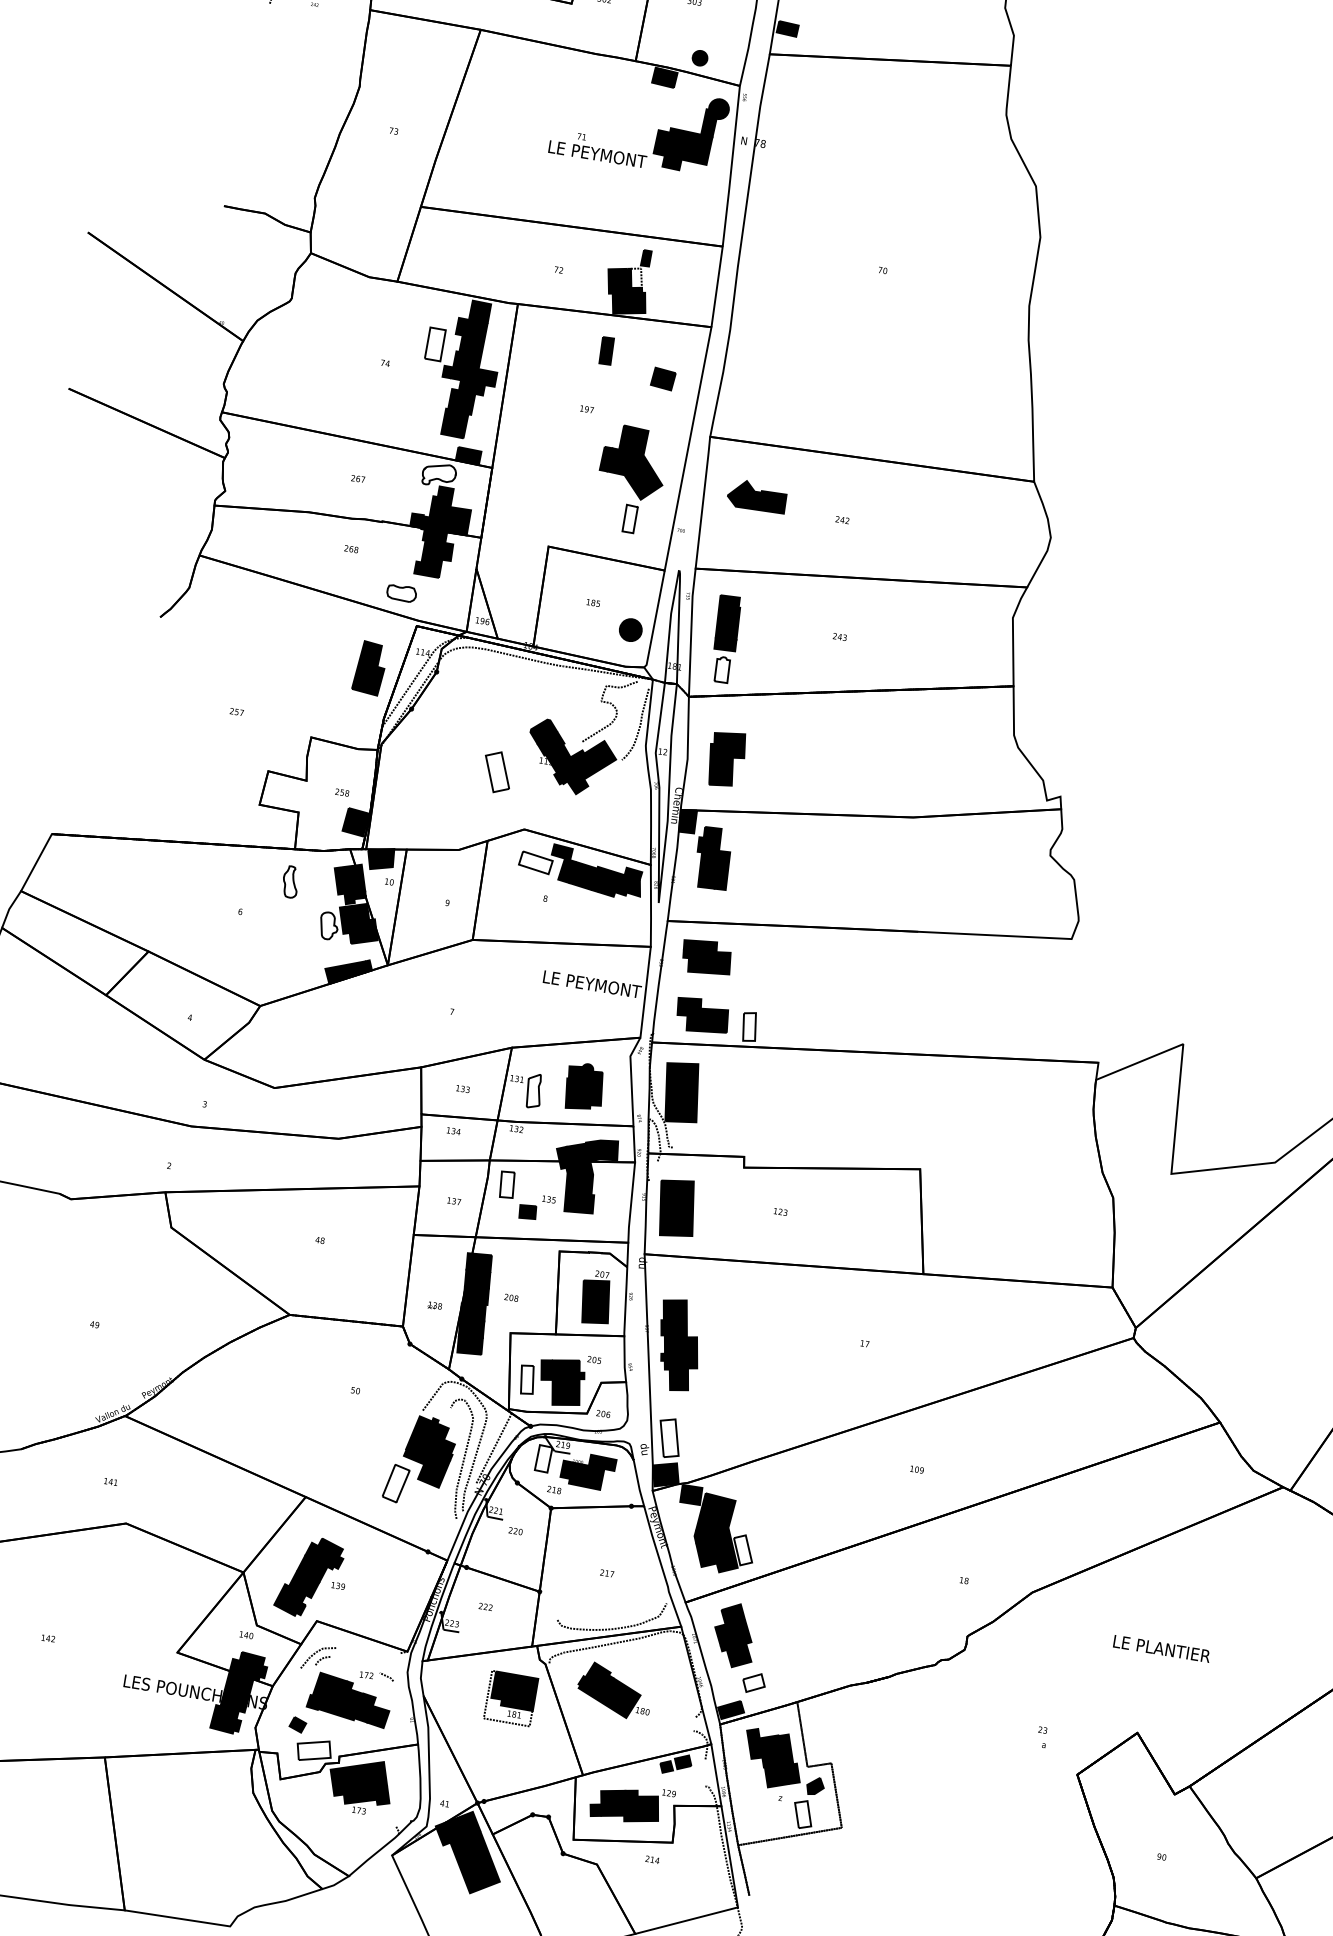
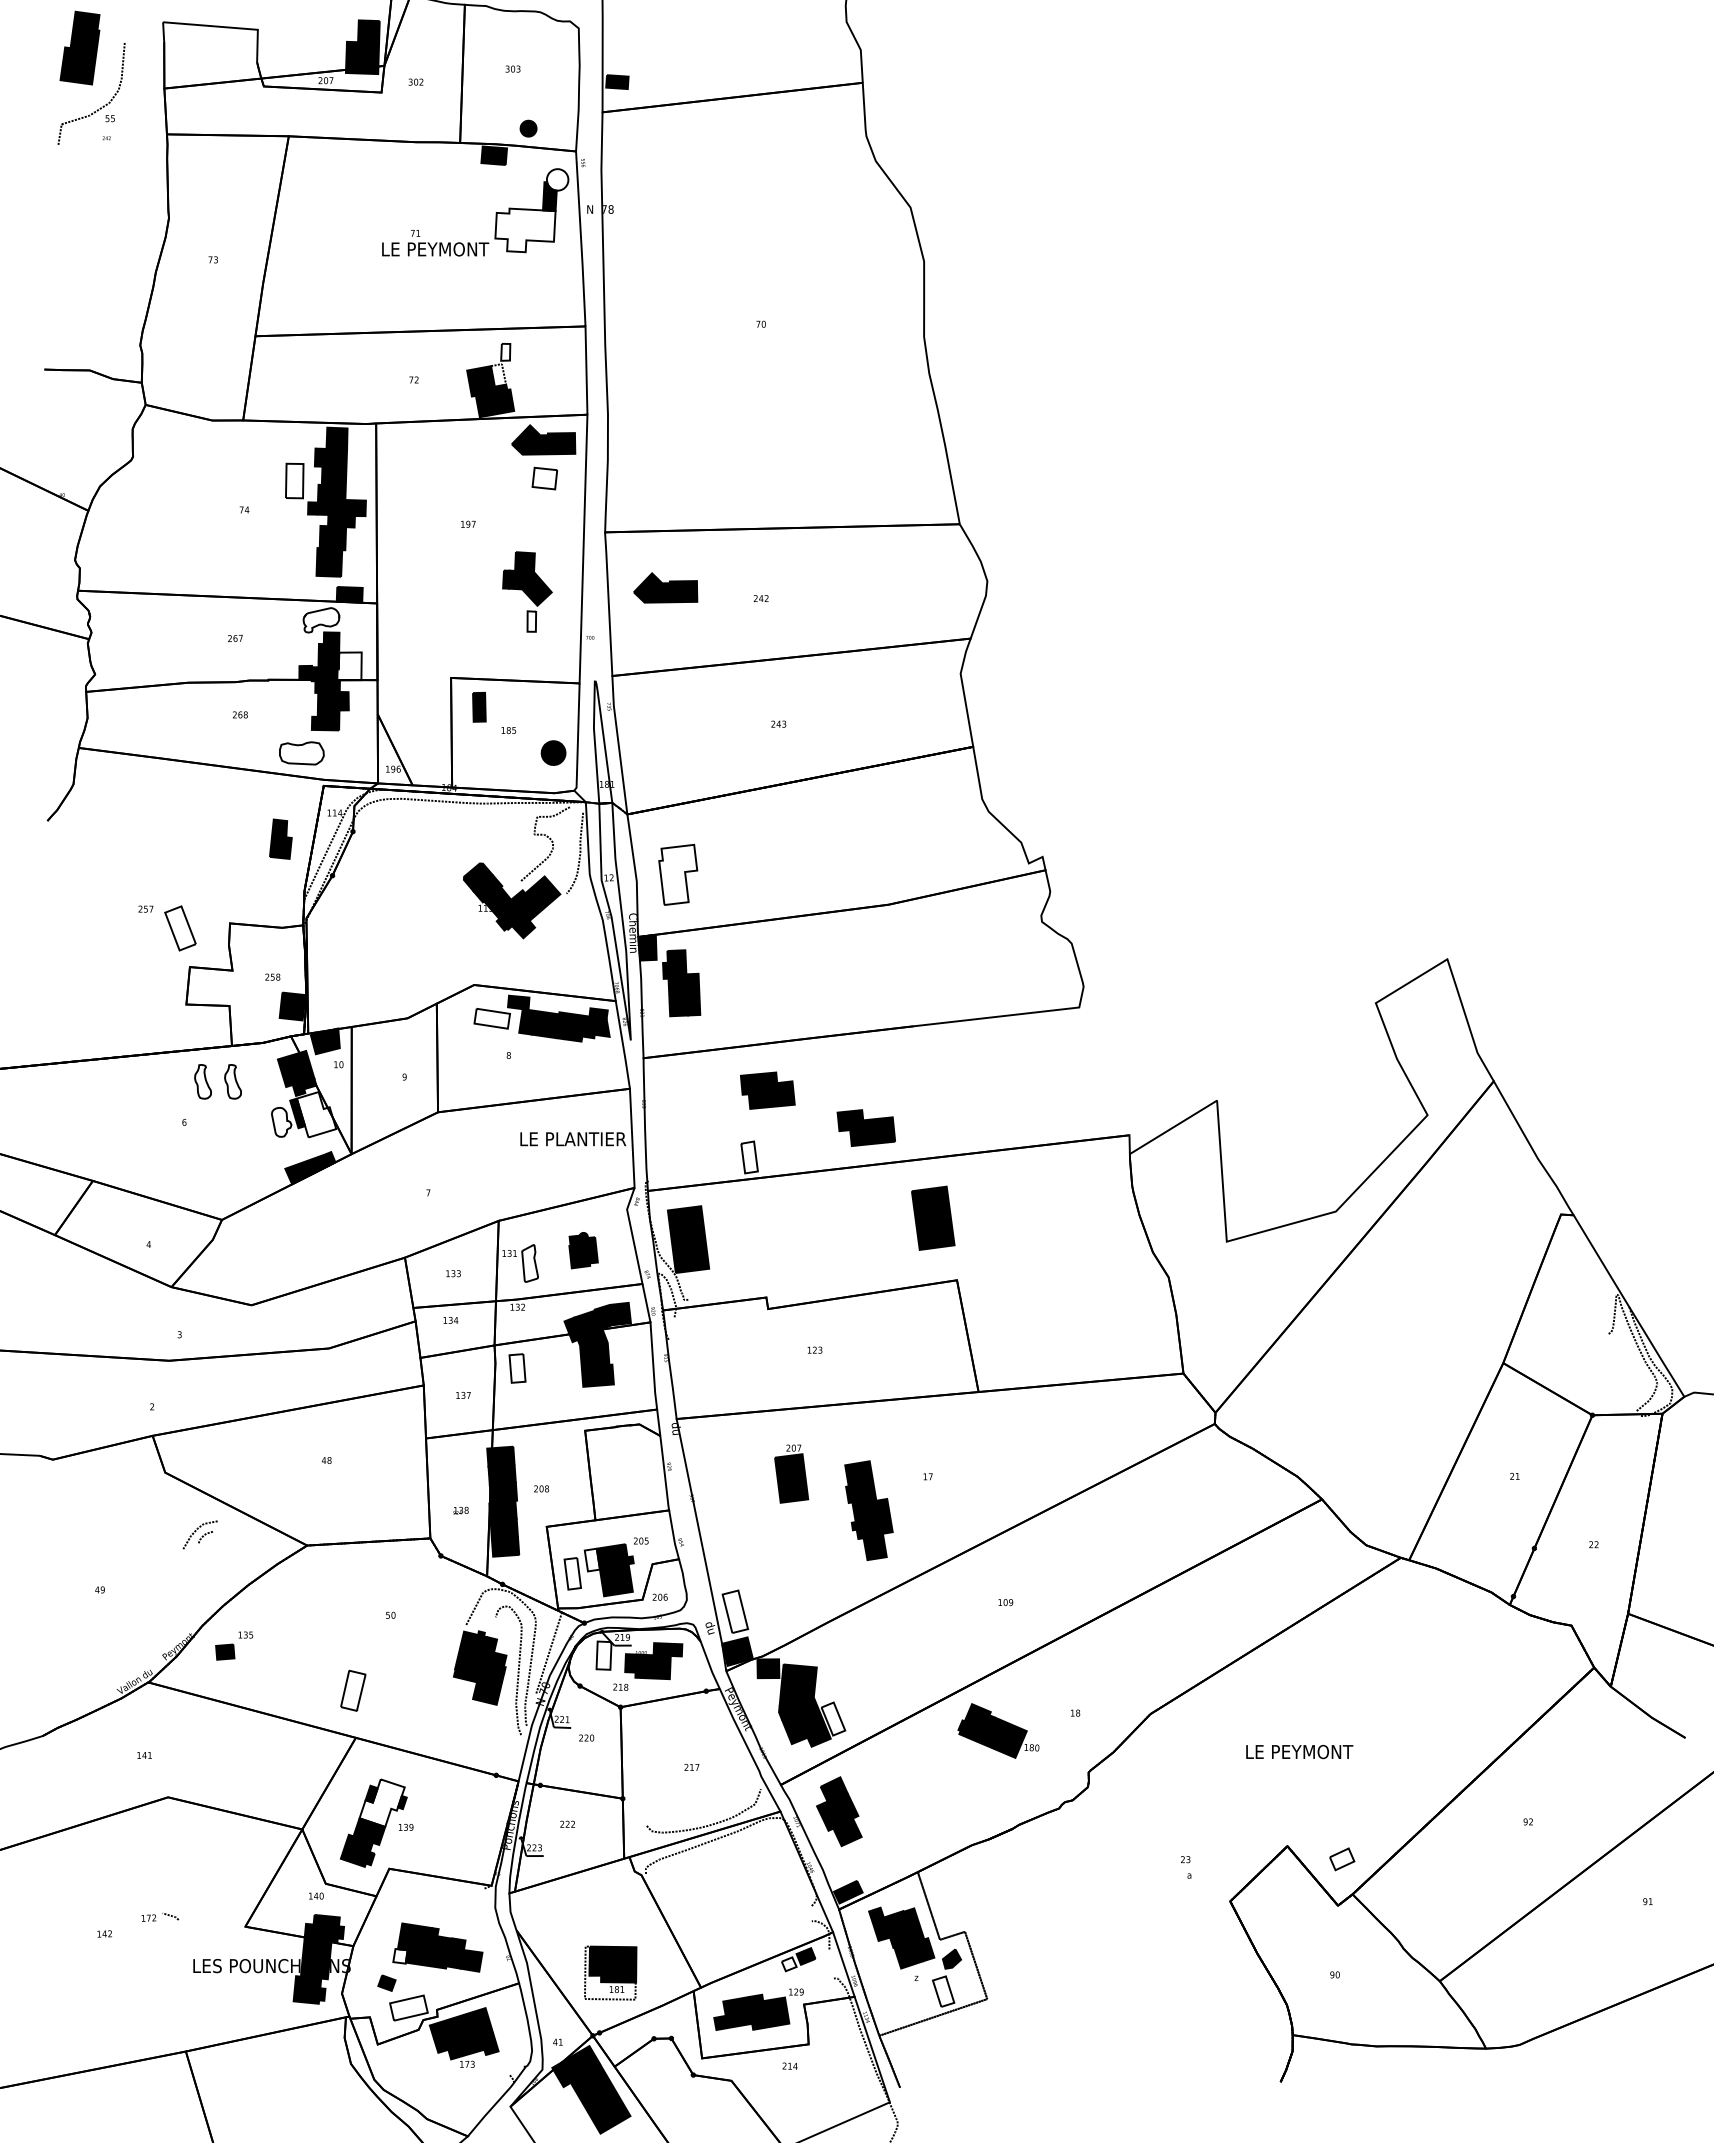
fill: (718, 108) -> (557, 179), removed
fill: (682, 150) -> (525, 230), removed
fill: (646, 257) -> (505, 351), removed
part: (667, 343) -> (543, 439), added
part: (606, 350) -> (479, 706), moved
fill: (663, 378) -> (544, 478), removed
part: (630, 479) -> (527, 591), size x0.7
fill: (457, 521) -> (349, 666), removed
part: (401, 593) -> (301, 753), size x1.4
part: (724, 639) -> (655, 746), removed
part: (369, 668) -> (280, 839), size x0.7
fill: (726, 759) -> (678, 874), removed
part: (497, 772) -> (180, 928), moved
part: (262, 877) -> (202, 1081), added
fill: (361, 924) -> (316, 1114), removed
part: (706, 957) -> (767, 1090), moved
text: (609, 987) -> (592, 1139), LE PEYMONT -> LE PLANTIER
part: (701, 1015) -> (865, 1127), moved
part: (584, 1087) -> (583, 1250), size x0.7
part: (537, 1207) -> (234, 1645), moved
part: (677, 1207) -> (933, 1217), moved
part: (596, 1297) -> (791, 1473), moved
part: (678, 1345) -> (868, 1510), moved
fill: (546, 1369) -> (591, 1559), removed
part: (396, 1483) -> (353, 1690), moved
fill: (319, 1559) -> (381, 1802), removed
text: (1179, 1651) -> (1318, 1751), LE PLANTIER -> LE PEYMONT
part: (317, 1657) -> (199, 1534), moved
part: (377, 1676) -> (160, 1917), moved
part: (754, 1683) -> (1342, 1859), moved
part: (614, 1690) -> (998, 1730), moved
part: (510, 1698) -> (610, 1972), moved
fill: (314, 1701) -> (400, 1955), removed
fill: (666, 1767) -> (788, 1964), removed

